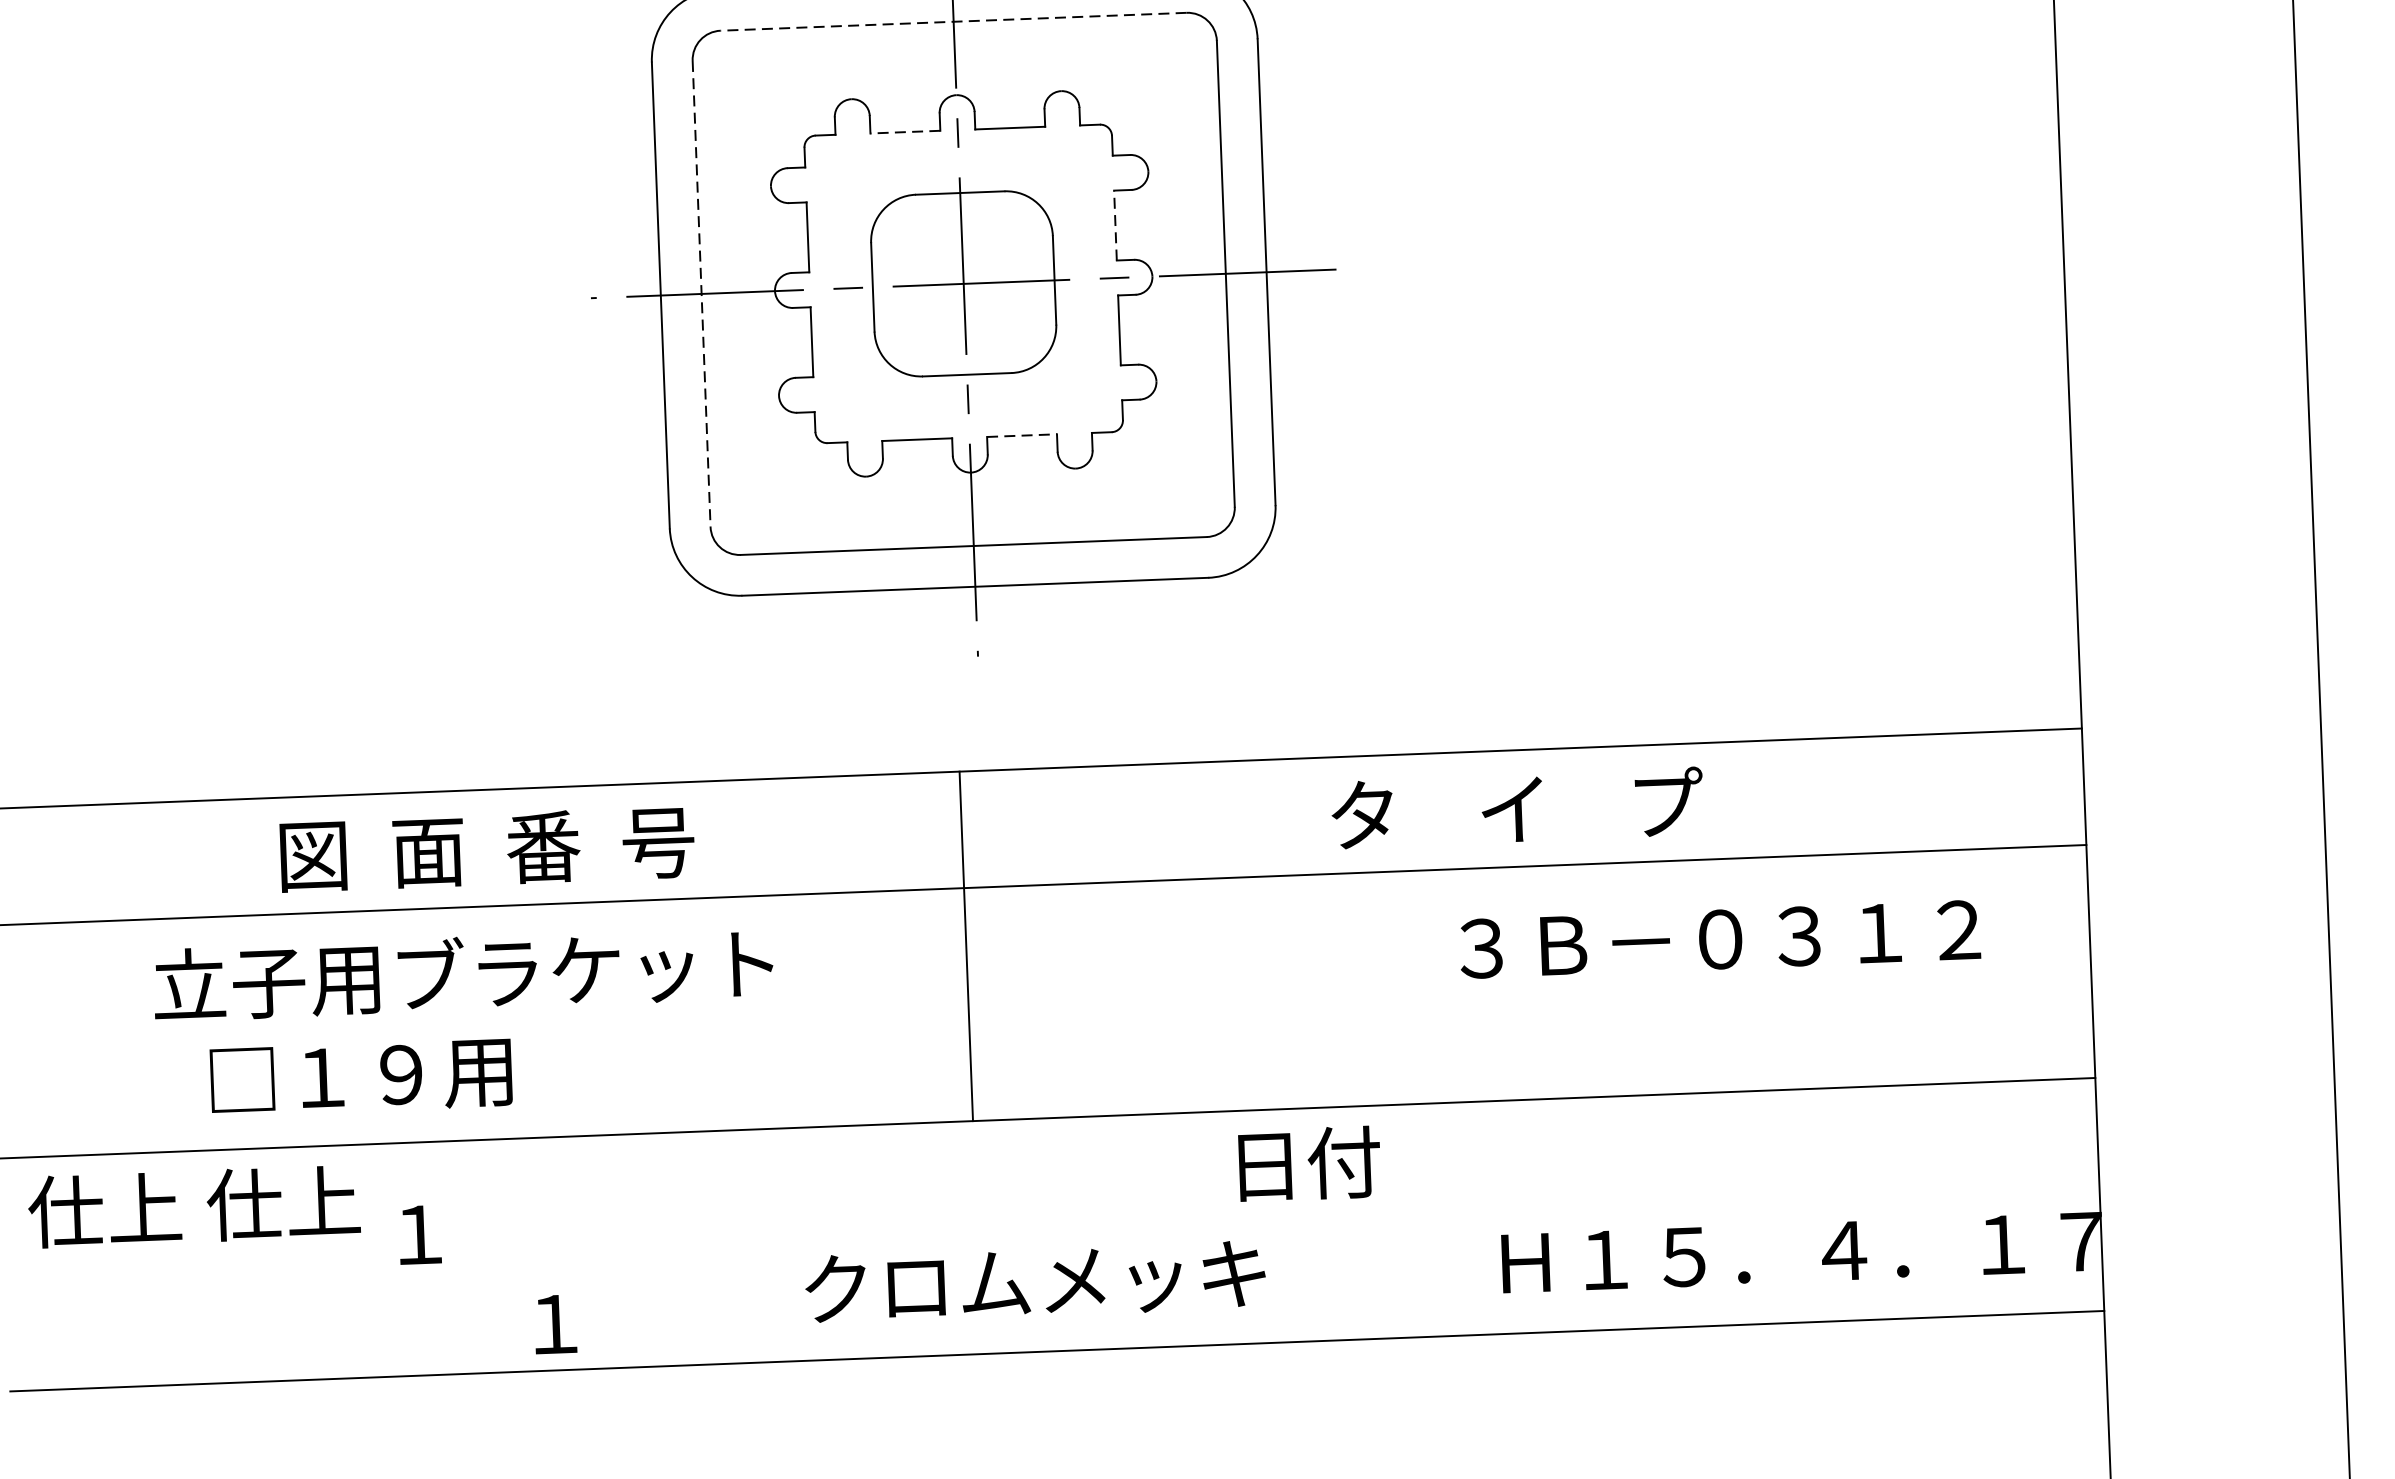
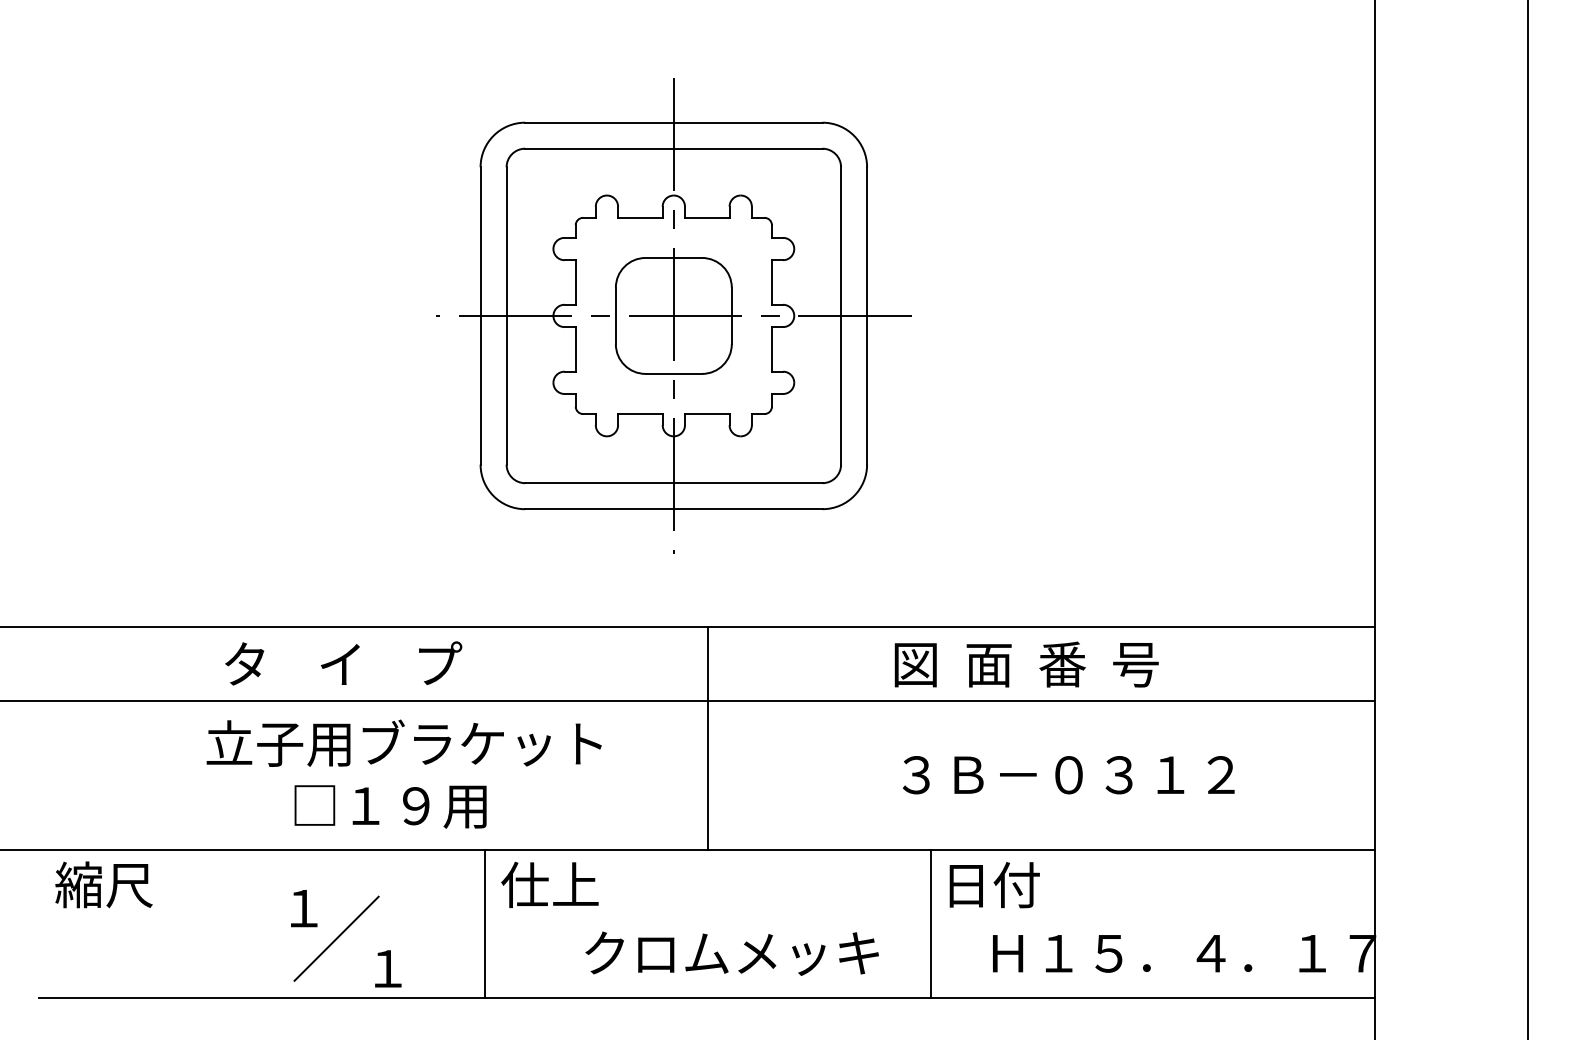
line: (953, 21) -> (673, 148), dashed -> solid
line: (903, 131) -> (639, 217), dashed -> solid
line: (1114, 225) -> (771, 282), dashed -> solid
line: (701, 293) -> (506, 315), dashed -> solid
line: (1022, 436) -> (707, 414), dashed -> solid
text: (1537, 808) -> (1026, 664), タ    イ    プ -> 図  面  番  号
text: (487, 849) -> (356, 664), 図  面  番  号 -> タ    イ    プ
text: (1719, 940) -> (1068, 775), moved
line: (966, 945) -> (708, 737), moved
text: (462, 972) -> (403, 742), moved
text: (361, 1076) -> (390, 806), moved
text: (1309, 1164) -> (994, 885), moved
text: (282, 1202) -> (549, 884), moved
text: (104, 1209) -> (103, 884), 仕上 -> 縮尺
line: (1404, 1220) -> (931, 923), added
line: (705, 1247) -> (485, 923), added
line: (472, 1279) -> (336, 938), added
text: (1034, 1281) -> (731, 953), moved

